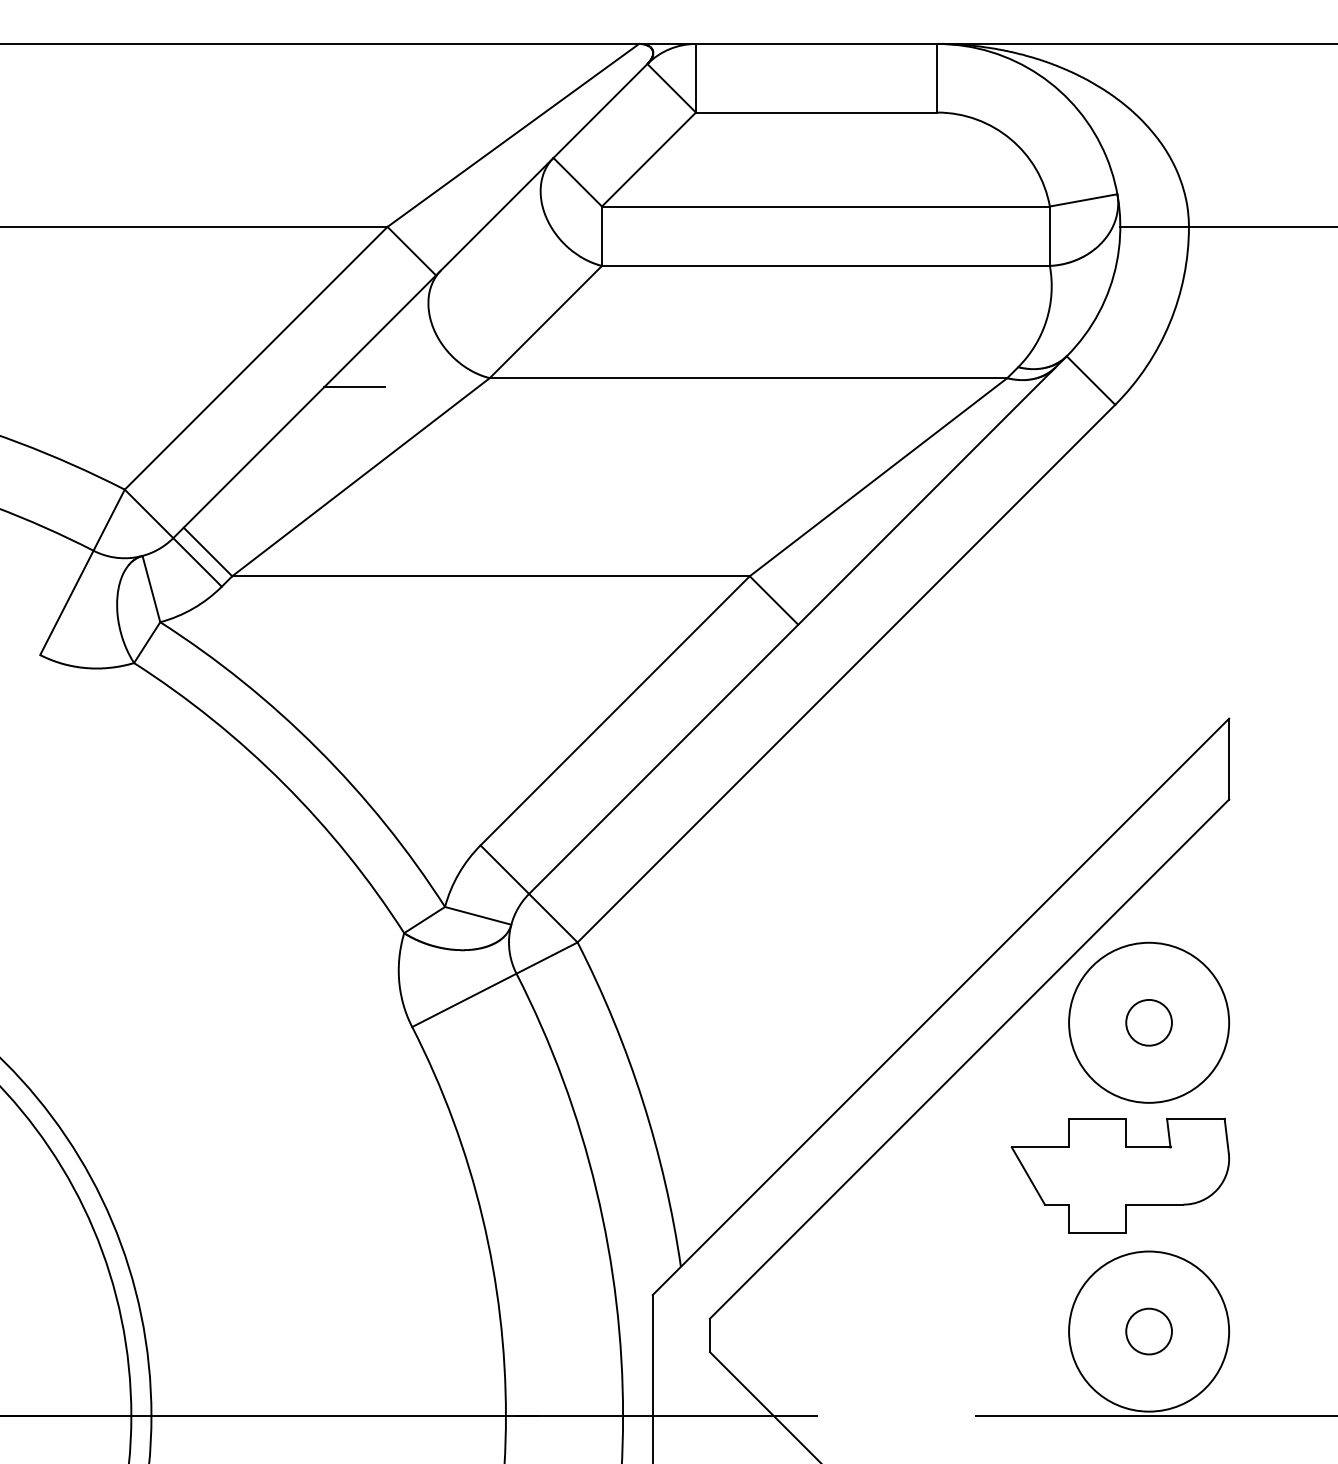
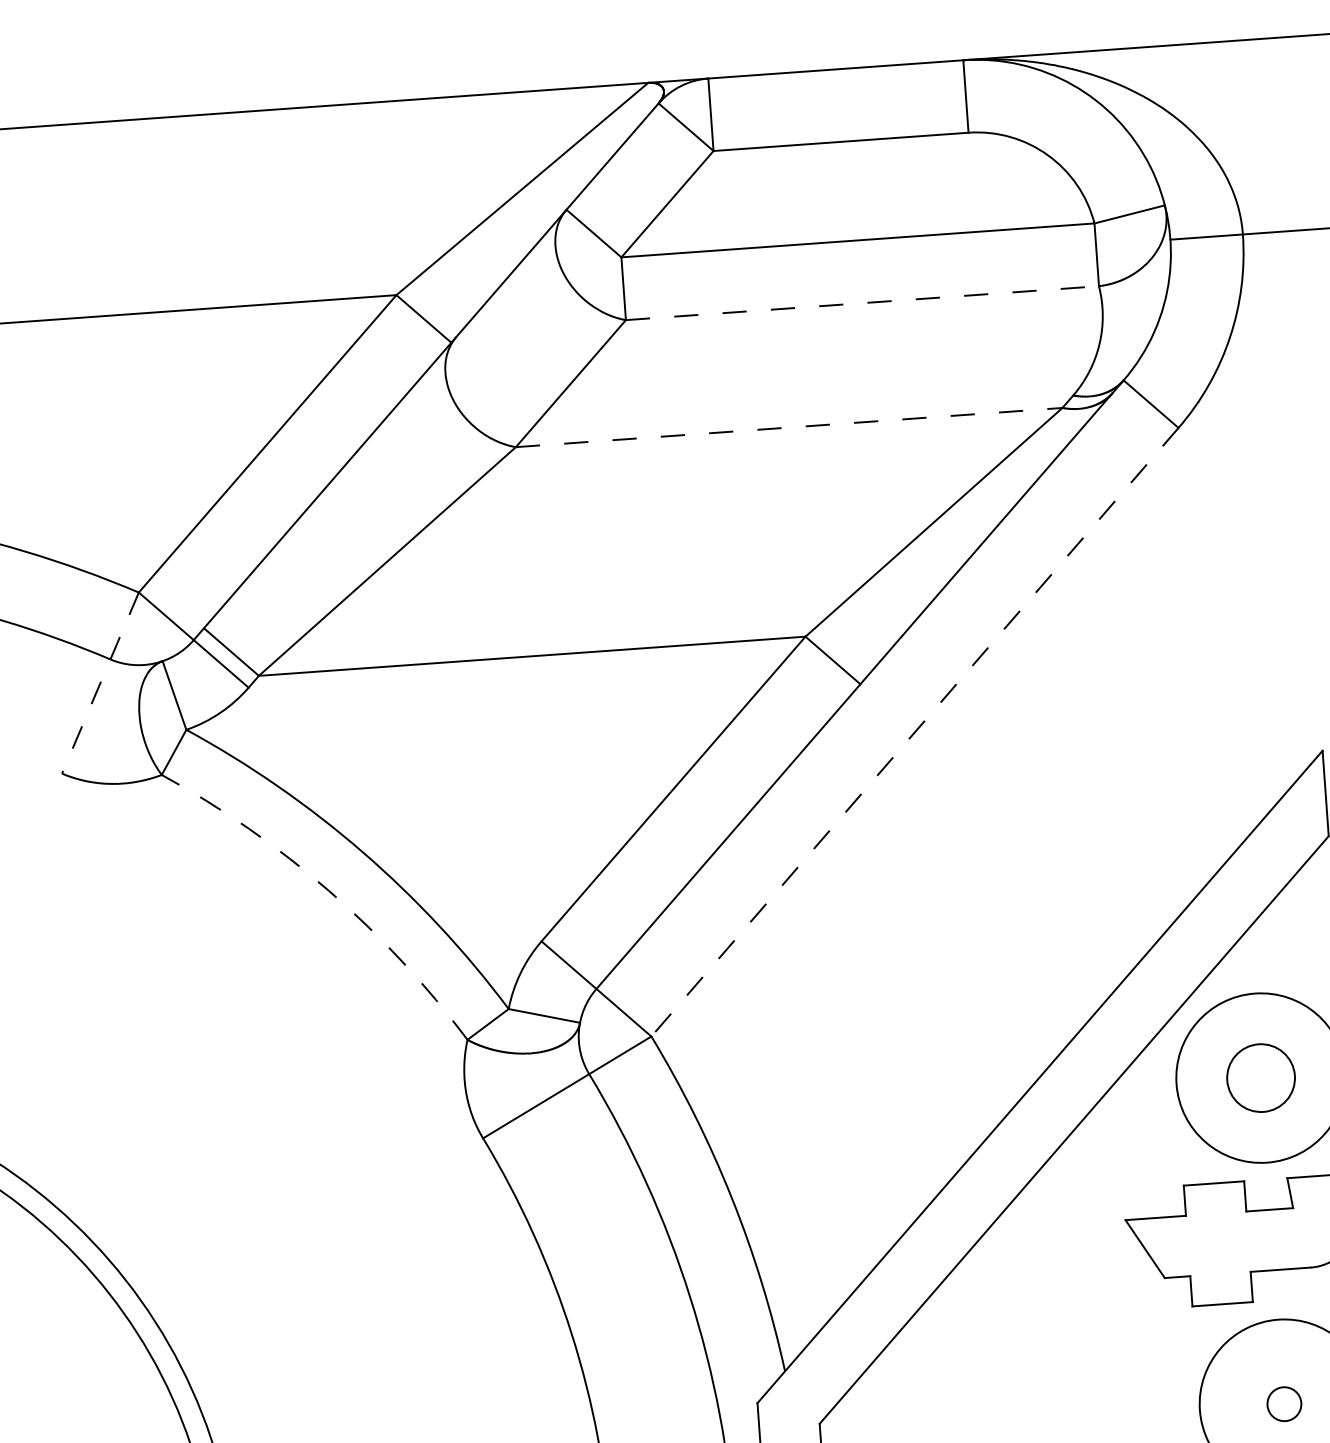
line: (825, 265) -> (861, 302), solid -> dashed
line: (748, 378) -> (789, 427), solid -> dashed
line: (354, 387) -> (373, 467), removed
line: (82, 572) -> (100, 683), solid -> dashed
line: (846, 673) -> (915, 732), solid -> dashed
arc: (283, 783) -> (328, 890), solid -> dashed
circle: (1148, 1022) -> (1260, 1077), size x1.4
circle: (1148, 1331) -> (1283, 1404), size x0.7

